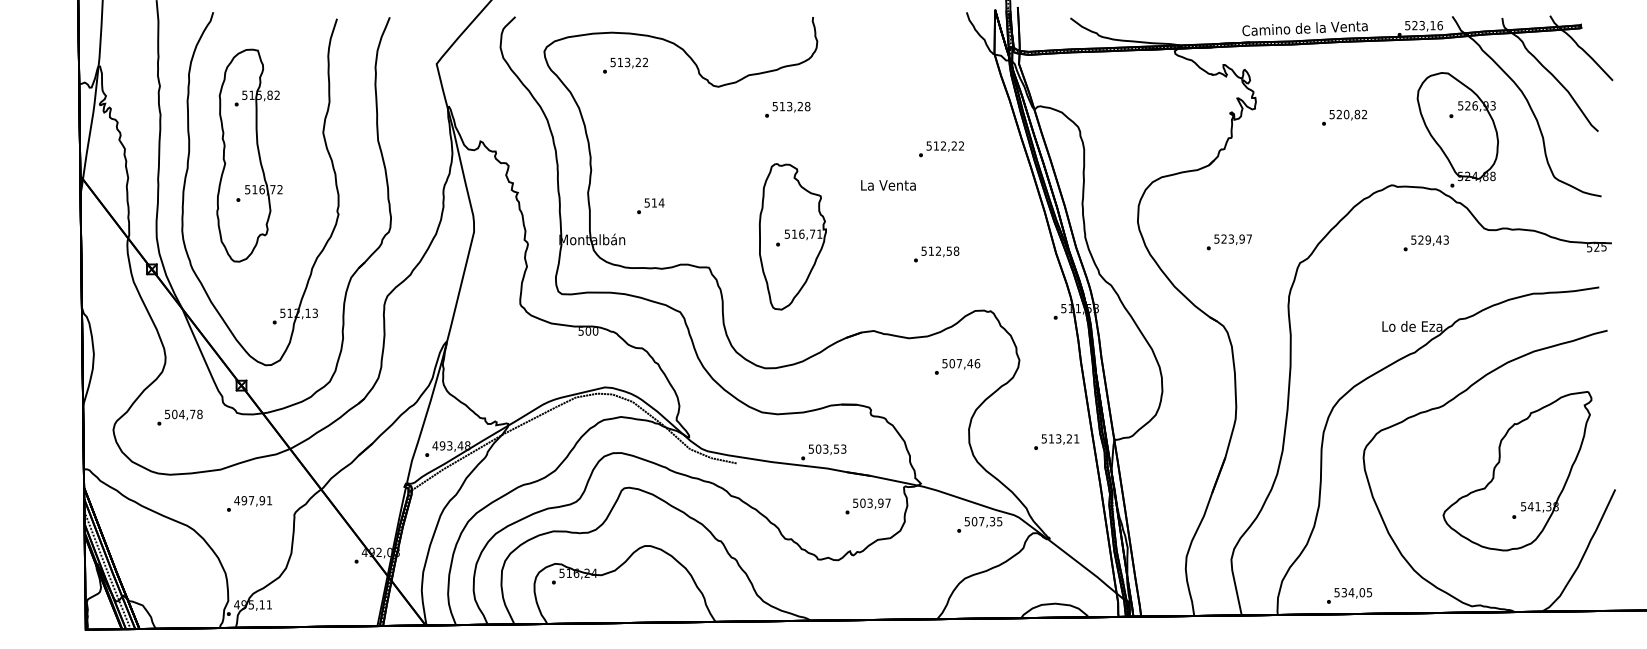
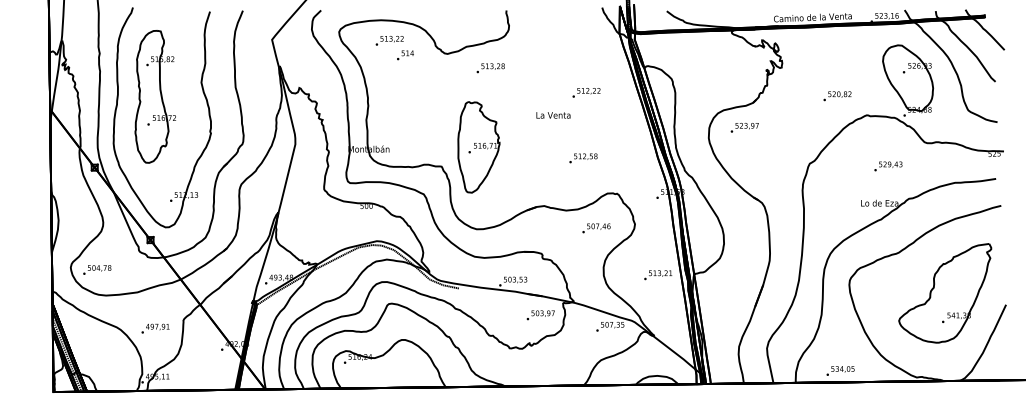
text: (1344, 118) -> (837, 96), moved
text: (650, 206) -> (405, 55), moved
part: (792, 236) -> (478, 147), moved
text: (1228, 241) -> (744, 127), moved
text: (1426, 243) -> (888, 166), moved
text: (180, 416) -> (97, 269), moved
text: (249, 503) -> (155, 328), moved

